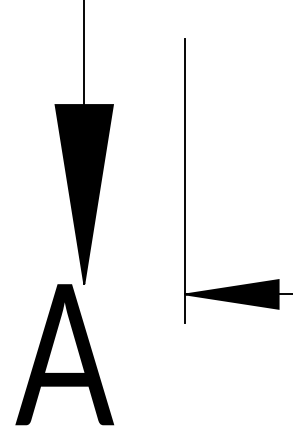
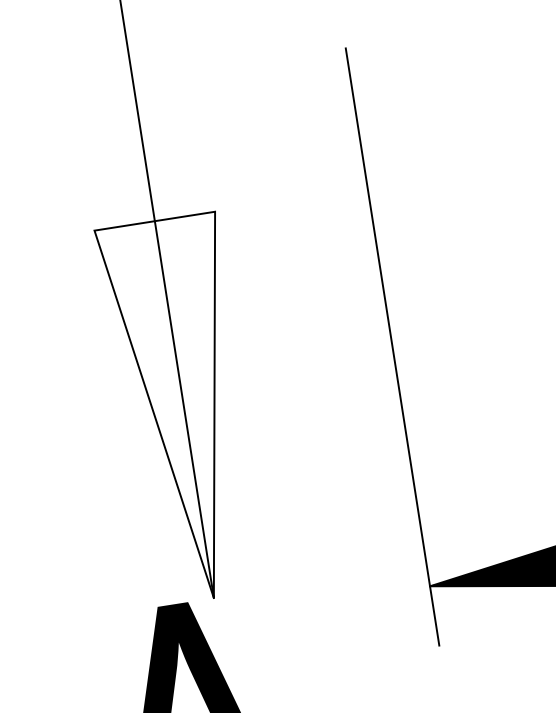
fill: (83, 194) -> (182, 409), removed

